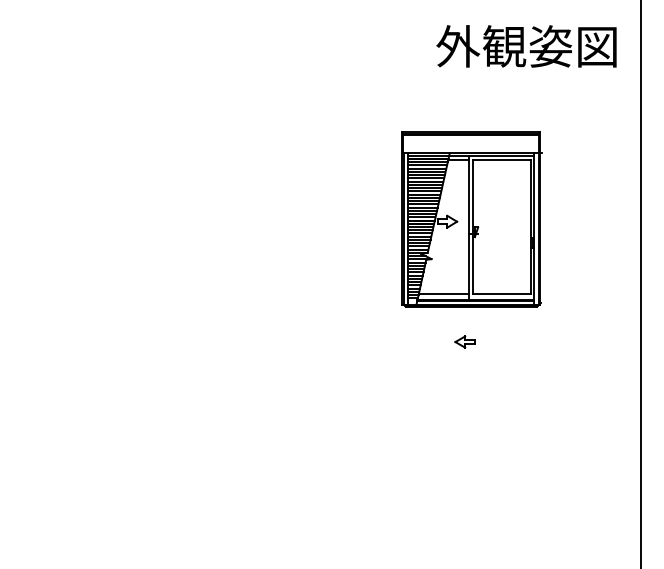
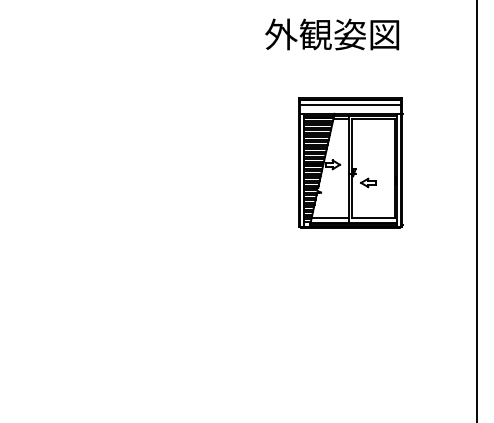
text: (526, 46) -> (332, 34), moved
line: (471, 141) -> (350, 105), added
part: (464, 341) -> (367, 182), moved

